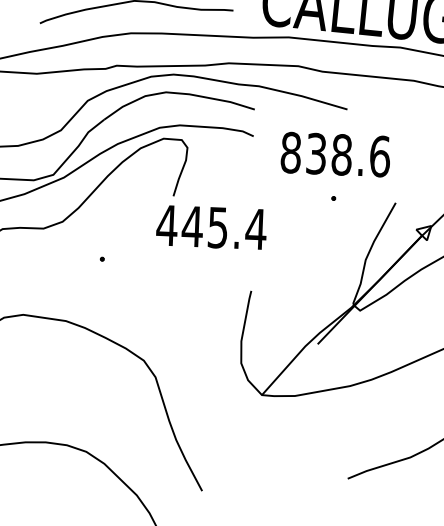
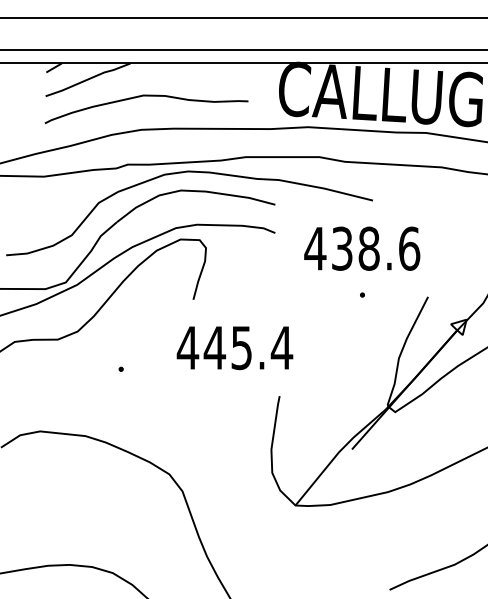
text: (291, 152) -> (315, 248), 838.6 -> 438.6
text: (211, 227) -> (234, 348), moved

